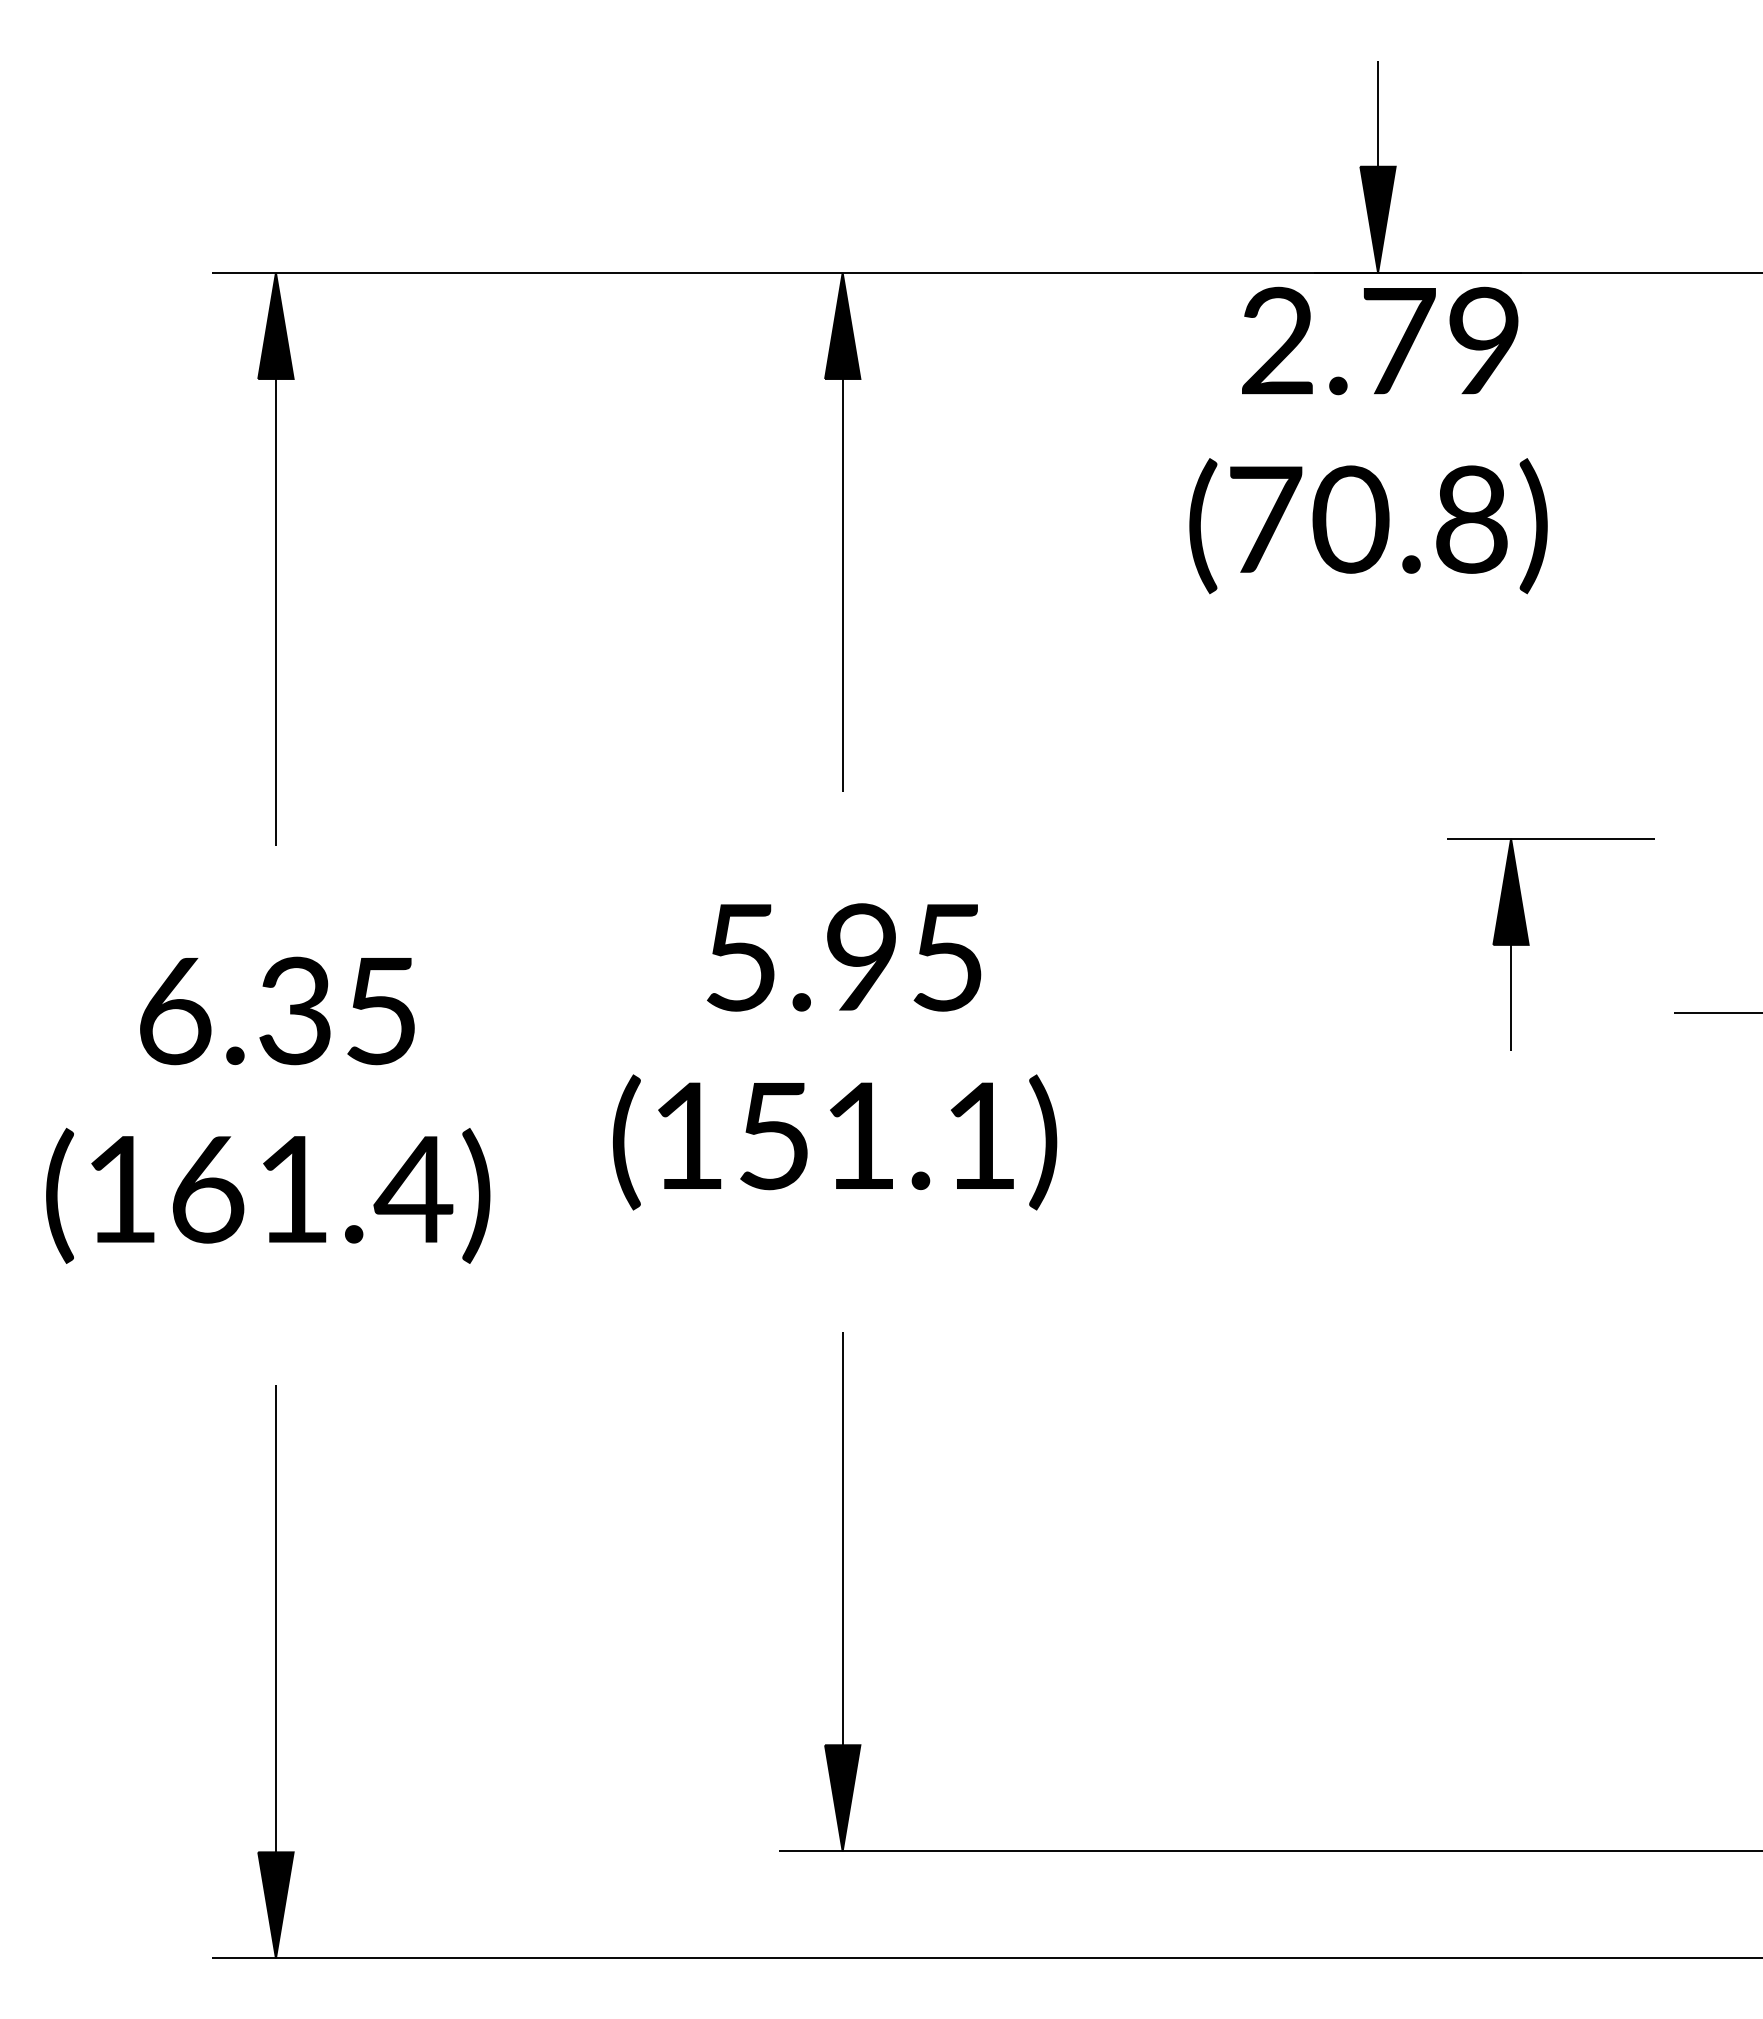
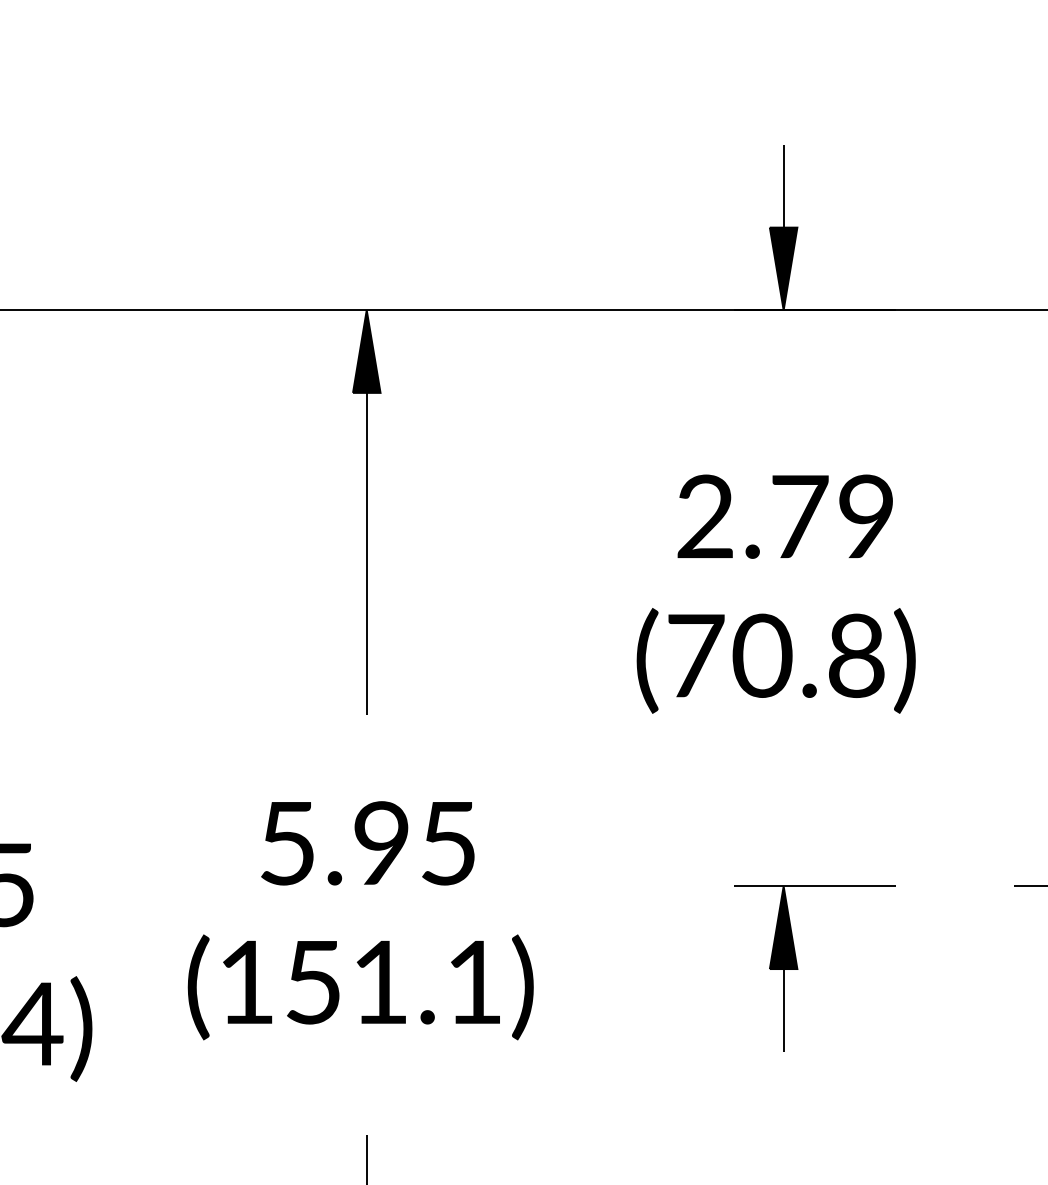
text: (1368, 440) -> (776, 594), moved
part: (1529, 944) -> (798, 968), moved

